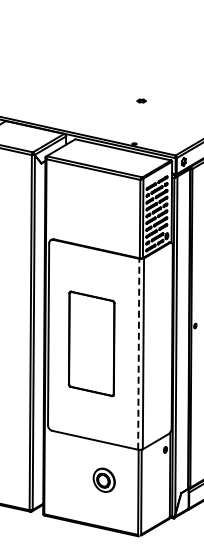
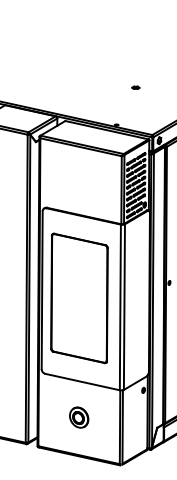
part: (141, 100) -> (135, 87), moved
part: (91, 343) -> (79, 298), size x1.43
line: (138, 353) -> (120, 306), dashed -> solid
part: (103, 479) -> (78, 416), moved

